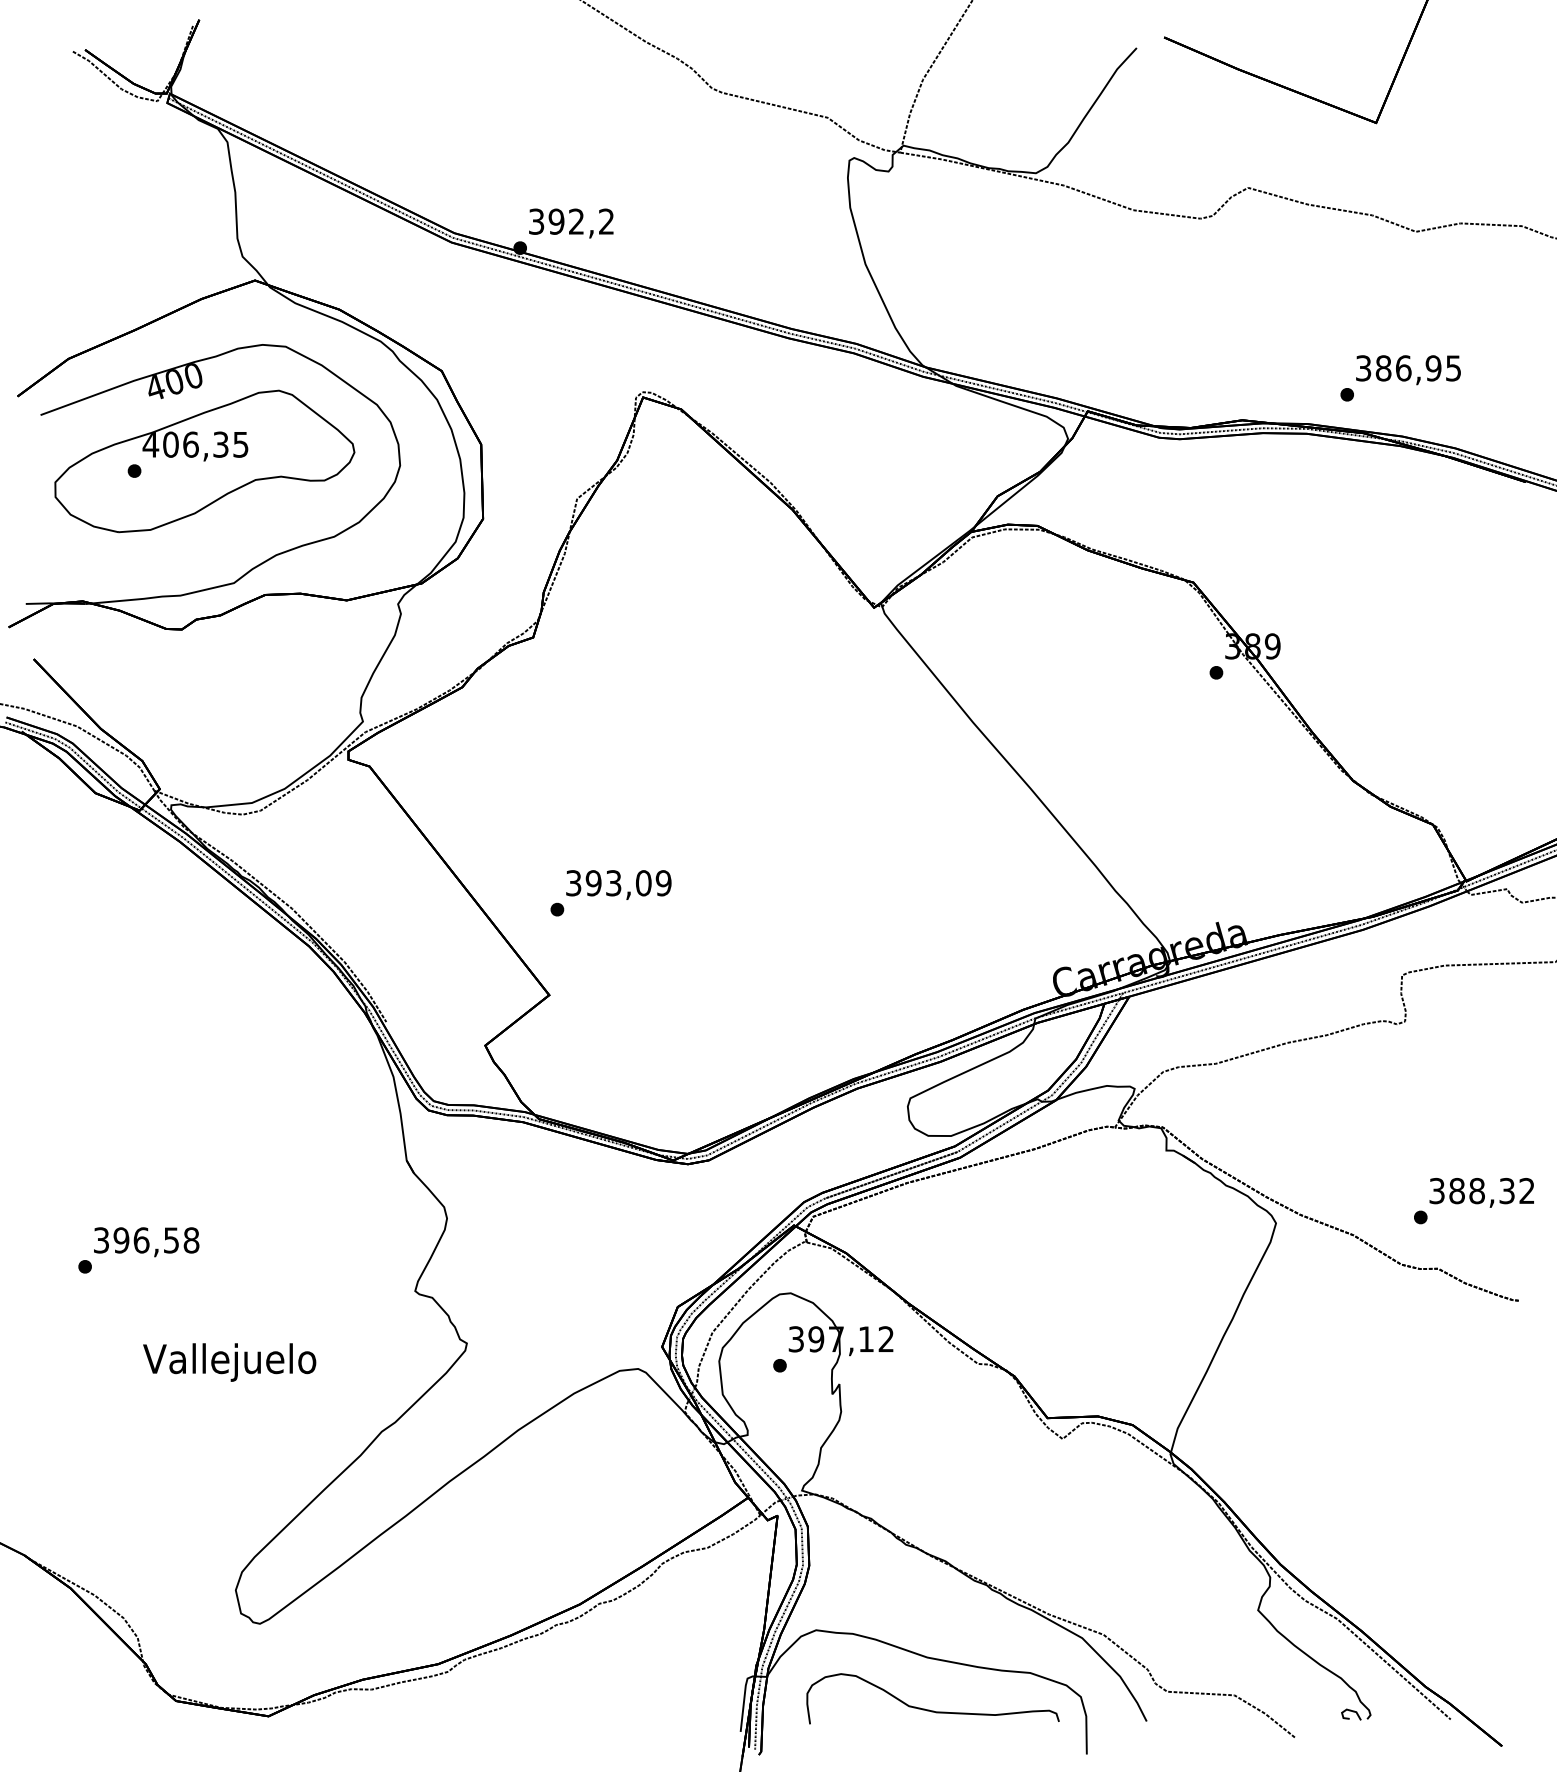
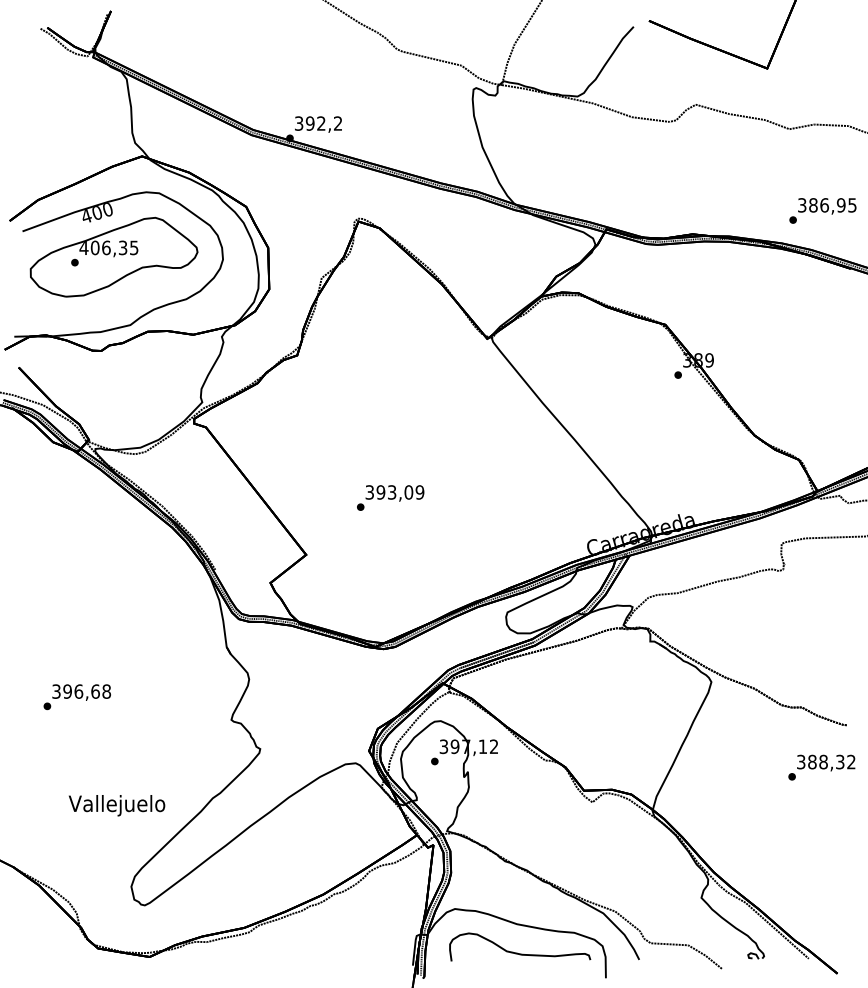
text: (1399, 377) -> (822, 210), moved
text: (610, 892) -> (390, 497), moved
text: (1473, 1200) -> (821, 767), moved
text: (171, 1240) -> (95, 691), 396,58 -> 396,68
text: (230, 1362) -> (117, 805), moved

